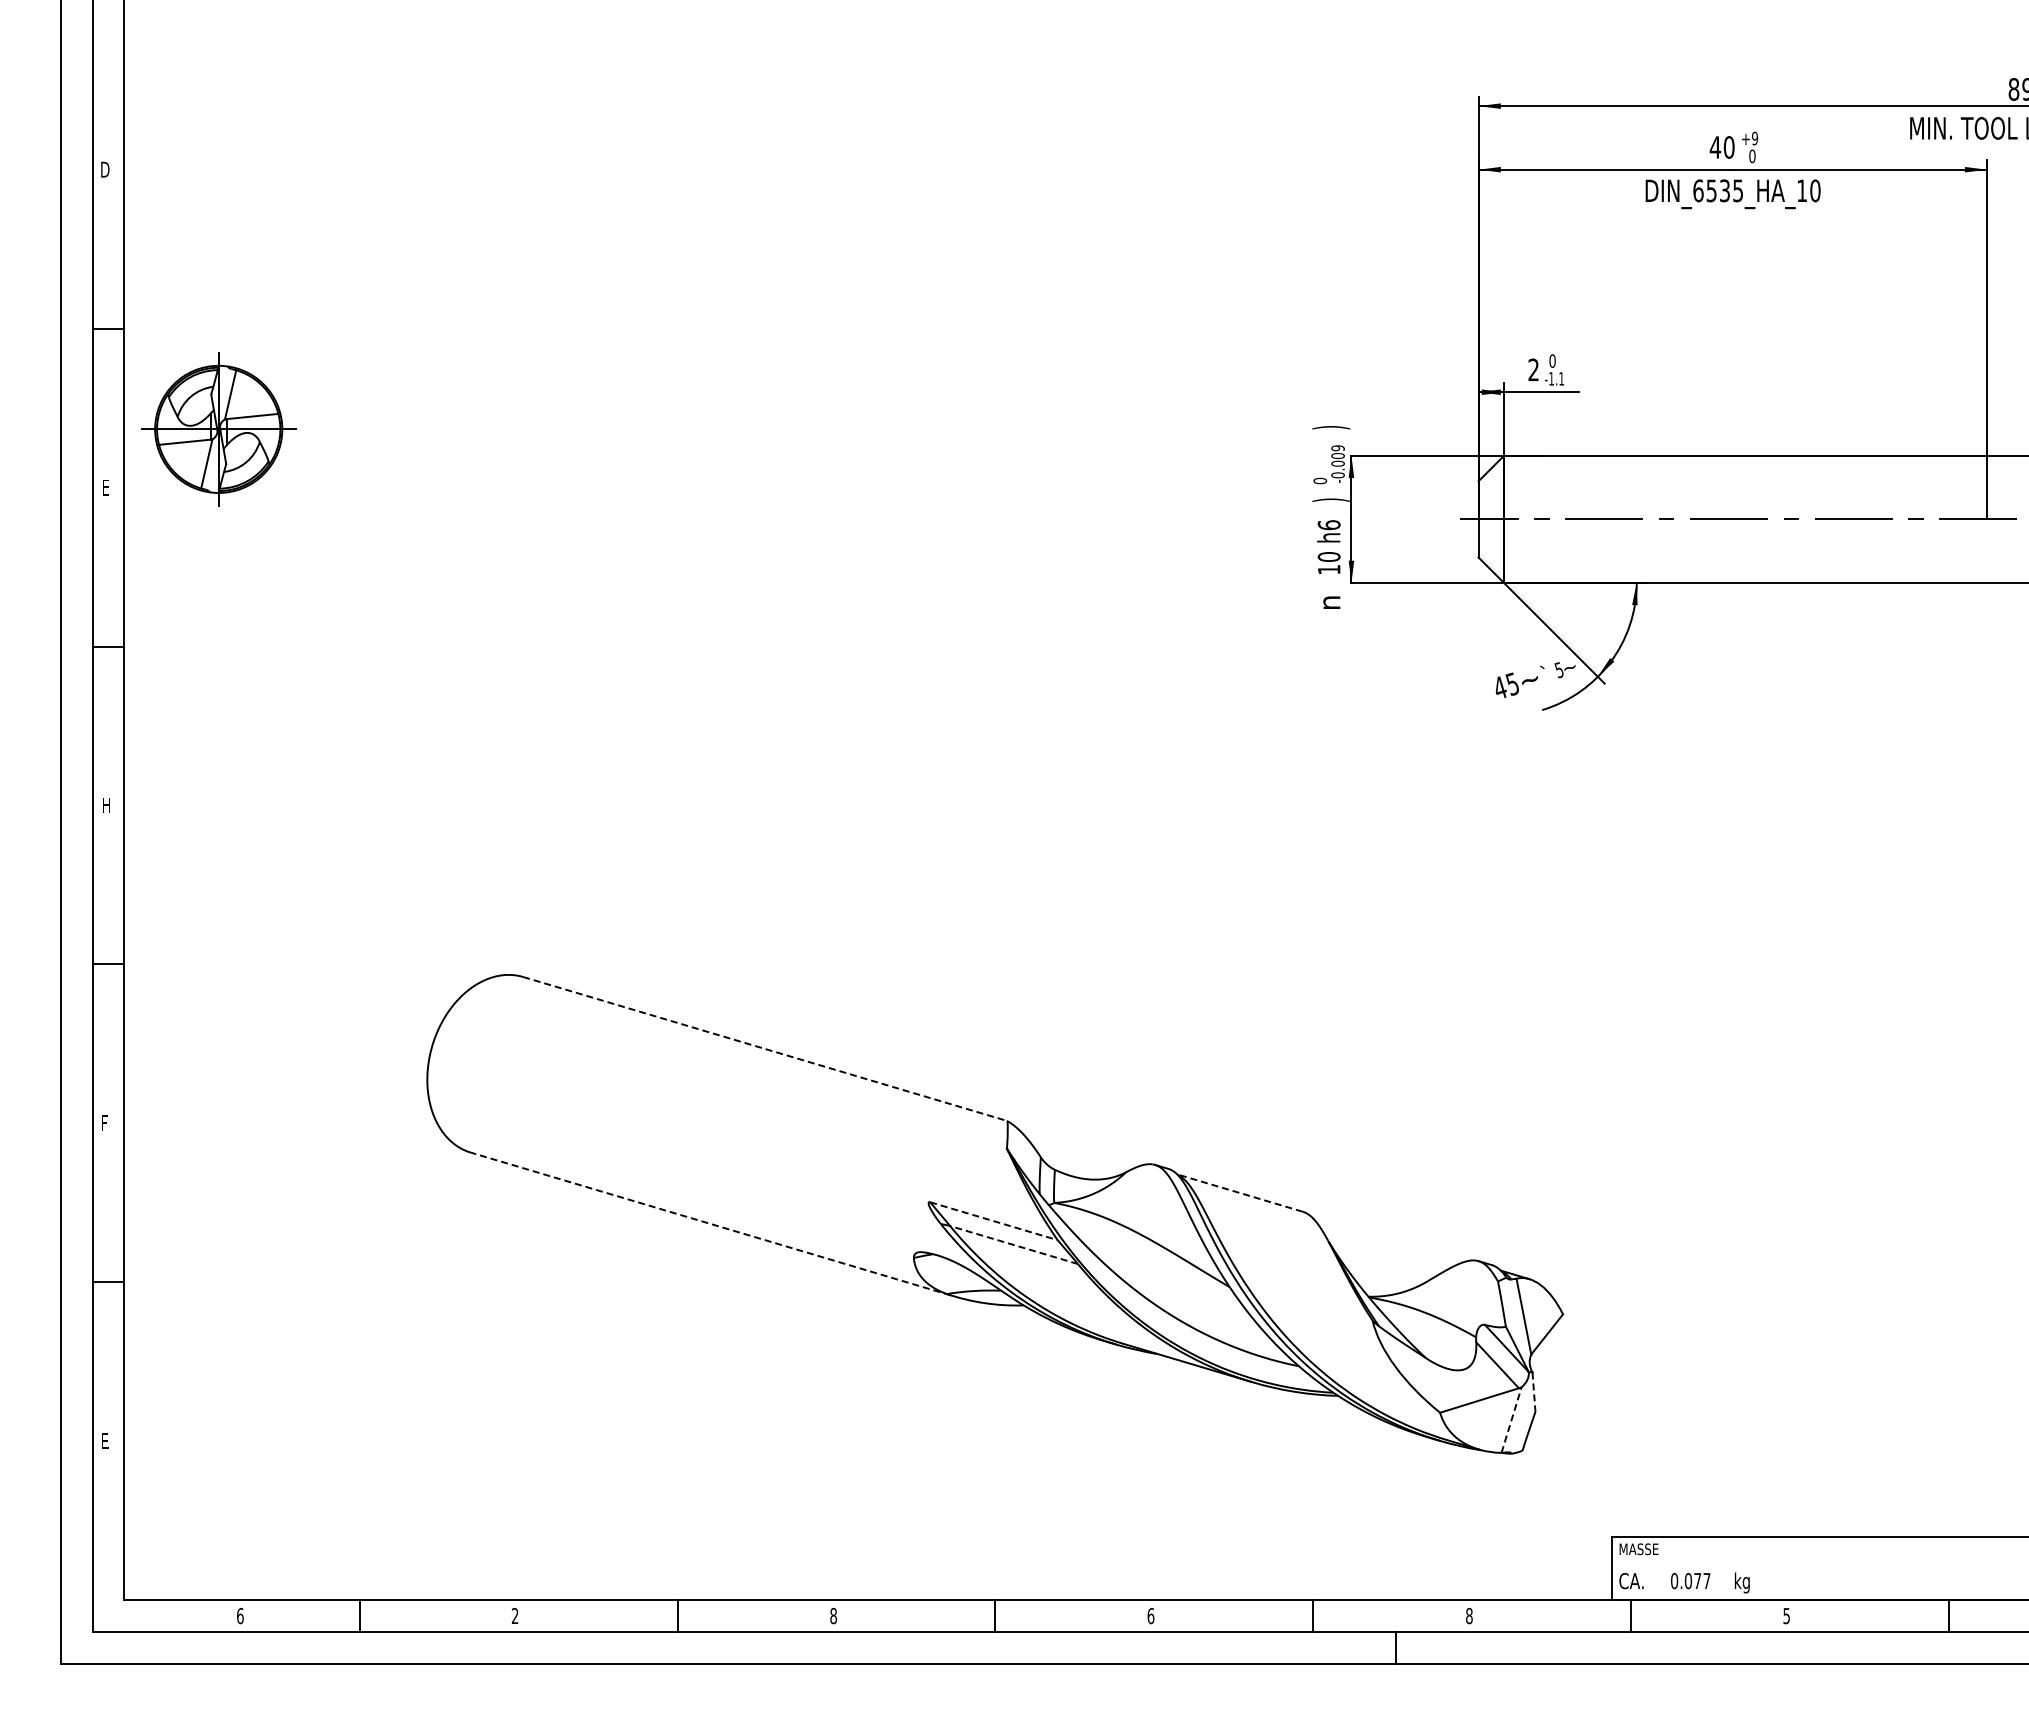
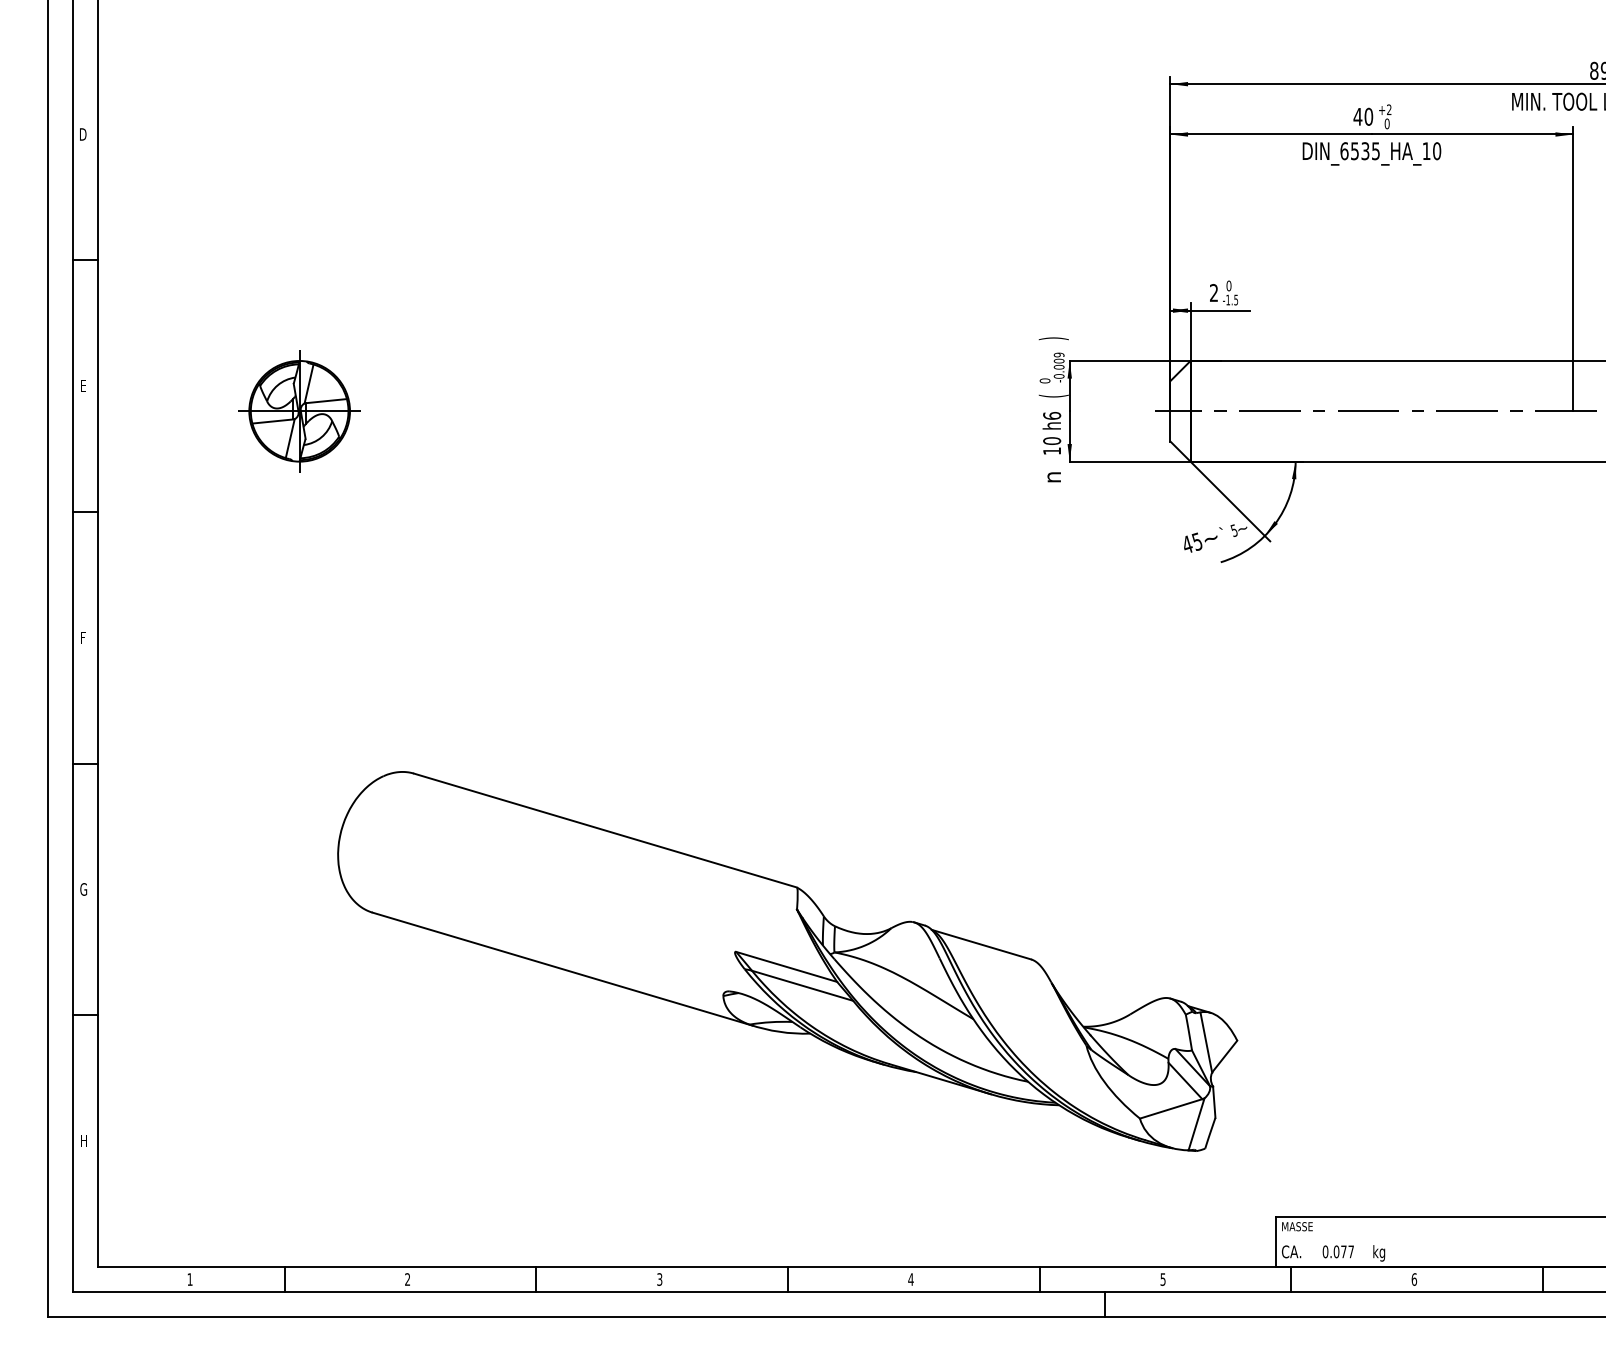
text: (1755, 138) -> (1389, 109), +9 -> +2
text: (1561, 378) -> (1236, 299), -1.1 -> -1.5
part: (218, 429) -> (299, 411), moved
text: (1330, 499) -> (1053, 395), ) -> (
text: (106, 805) -> (84, 637), H -> F
line: (765, 1049) -> (605, 831), dashed -> solid
text: (105, 1123) -> (83, 889), F -> G
line: (1239, 1192) -> (981, 944), dashed -> solid
line: (994, 1221) -> (787, 967), dashed -> solid
line: (710, 1223) -> (562, 968), dashed -> solid
line: (1014, 1245) -> (803, 986), dashed -> solid
line: (1533, 1392) -> (1213, 1102), dashed -> solid
line: (1511, 1419) -> (1196, 1123), dashed -> solid
text: (106, 1440) -> (84, 1140), E -> H
text: (240, 1615) -> (190, 1279), 6 -> 1
text: (1150, 1615) -> (910, 1279), 6 -> 4
text: (1469, 1615) -> (1163, 1279), 8 -> 5
text: (1786, 1615) -> (1414, 1279), 5 -> 6
text: (833, 1616) -> (659, 1279), 8 -> 3

